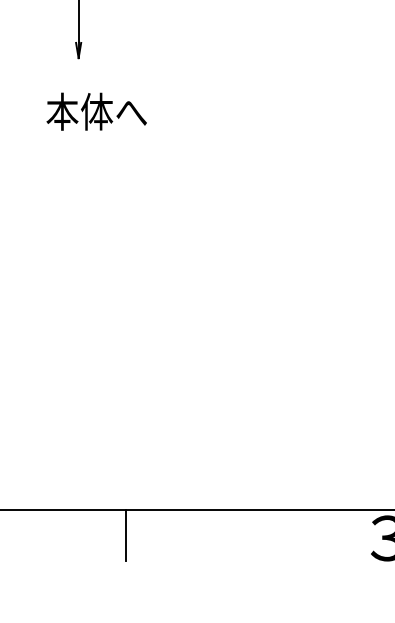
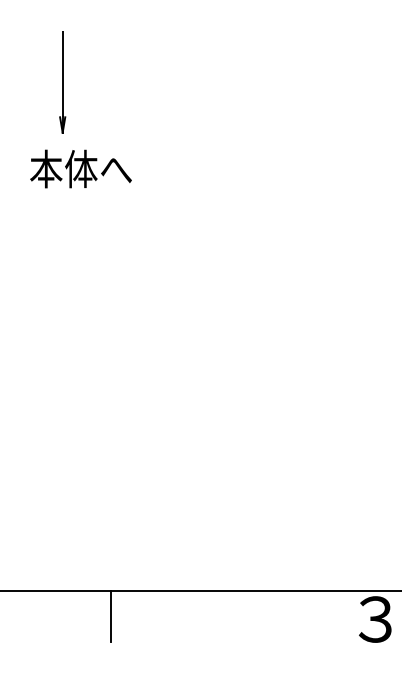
text: (96, 111) -> (80, 168), moved

